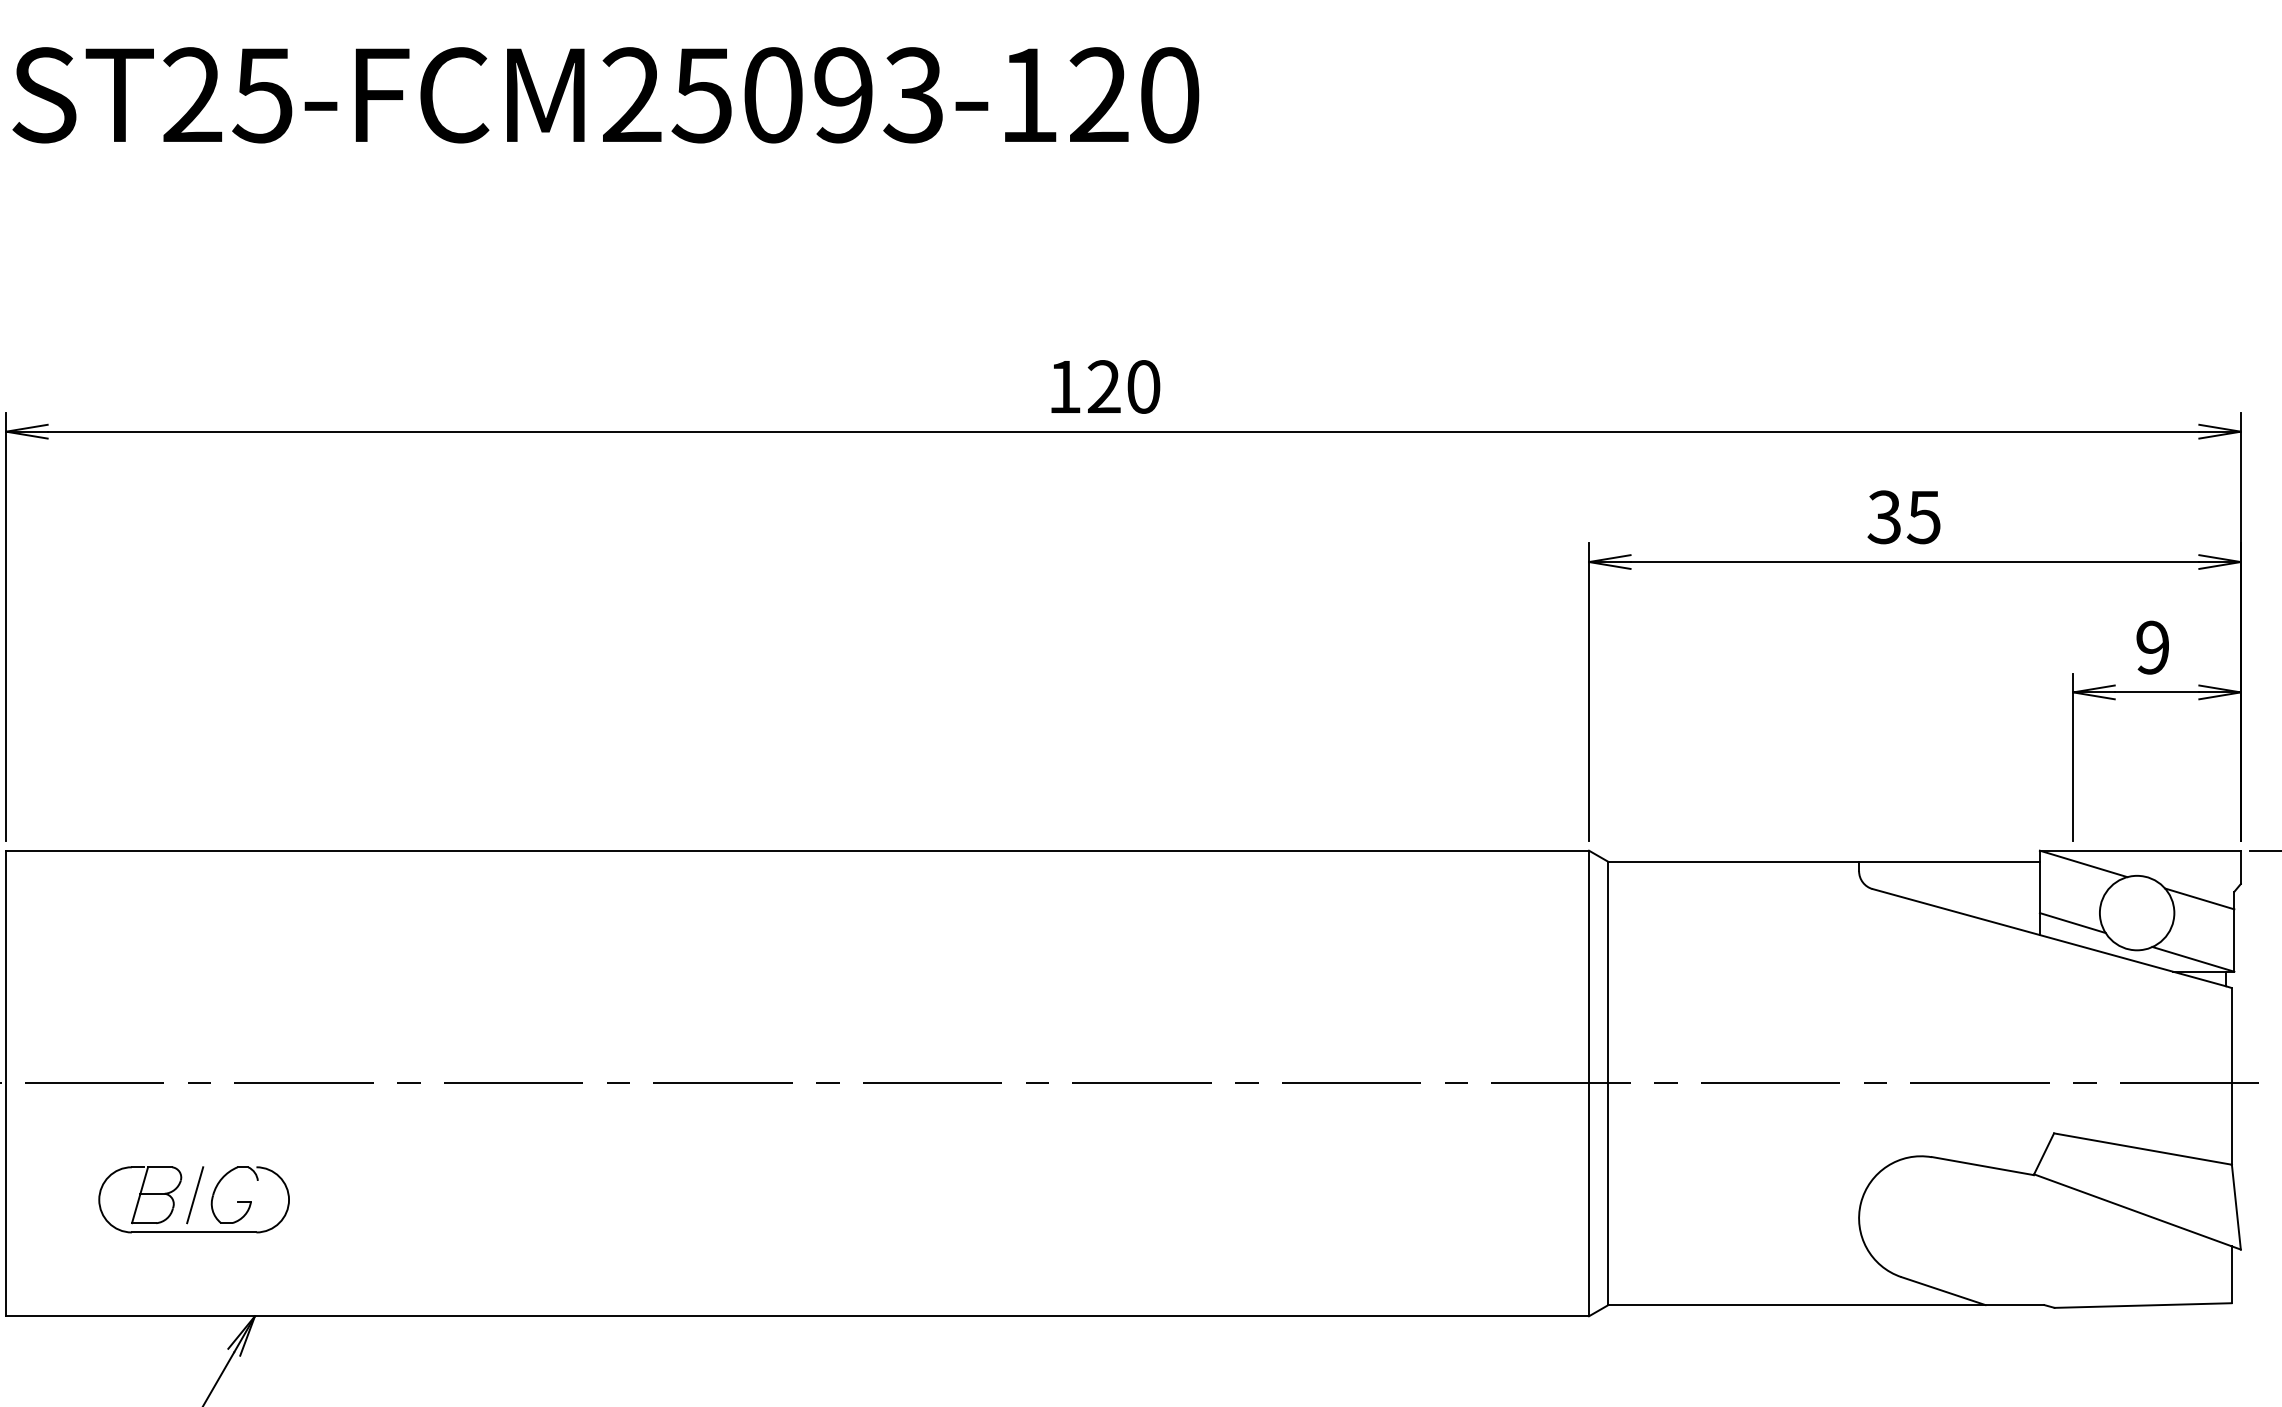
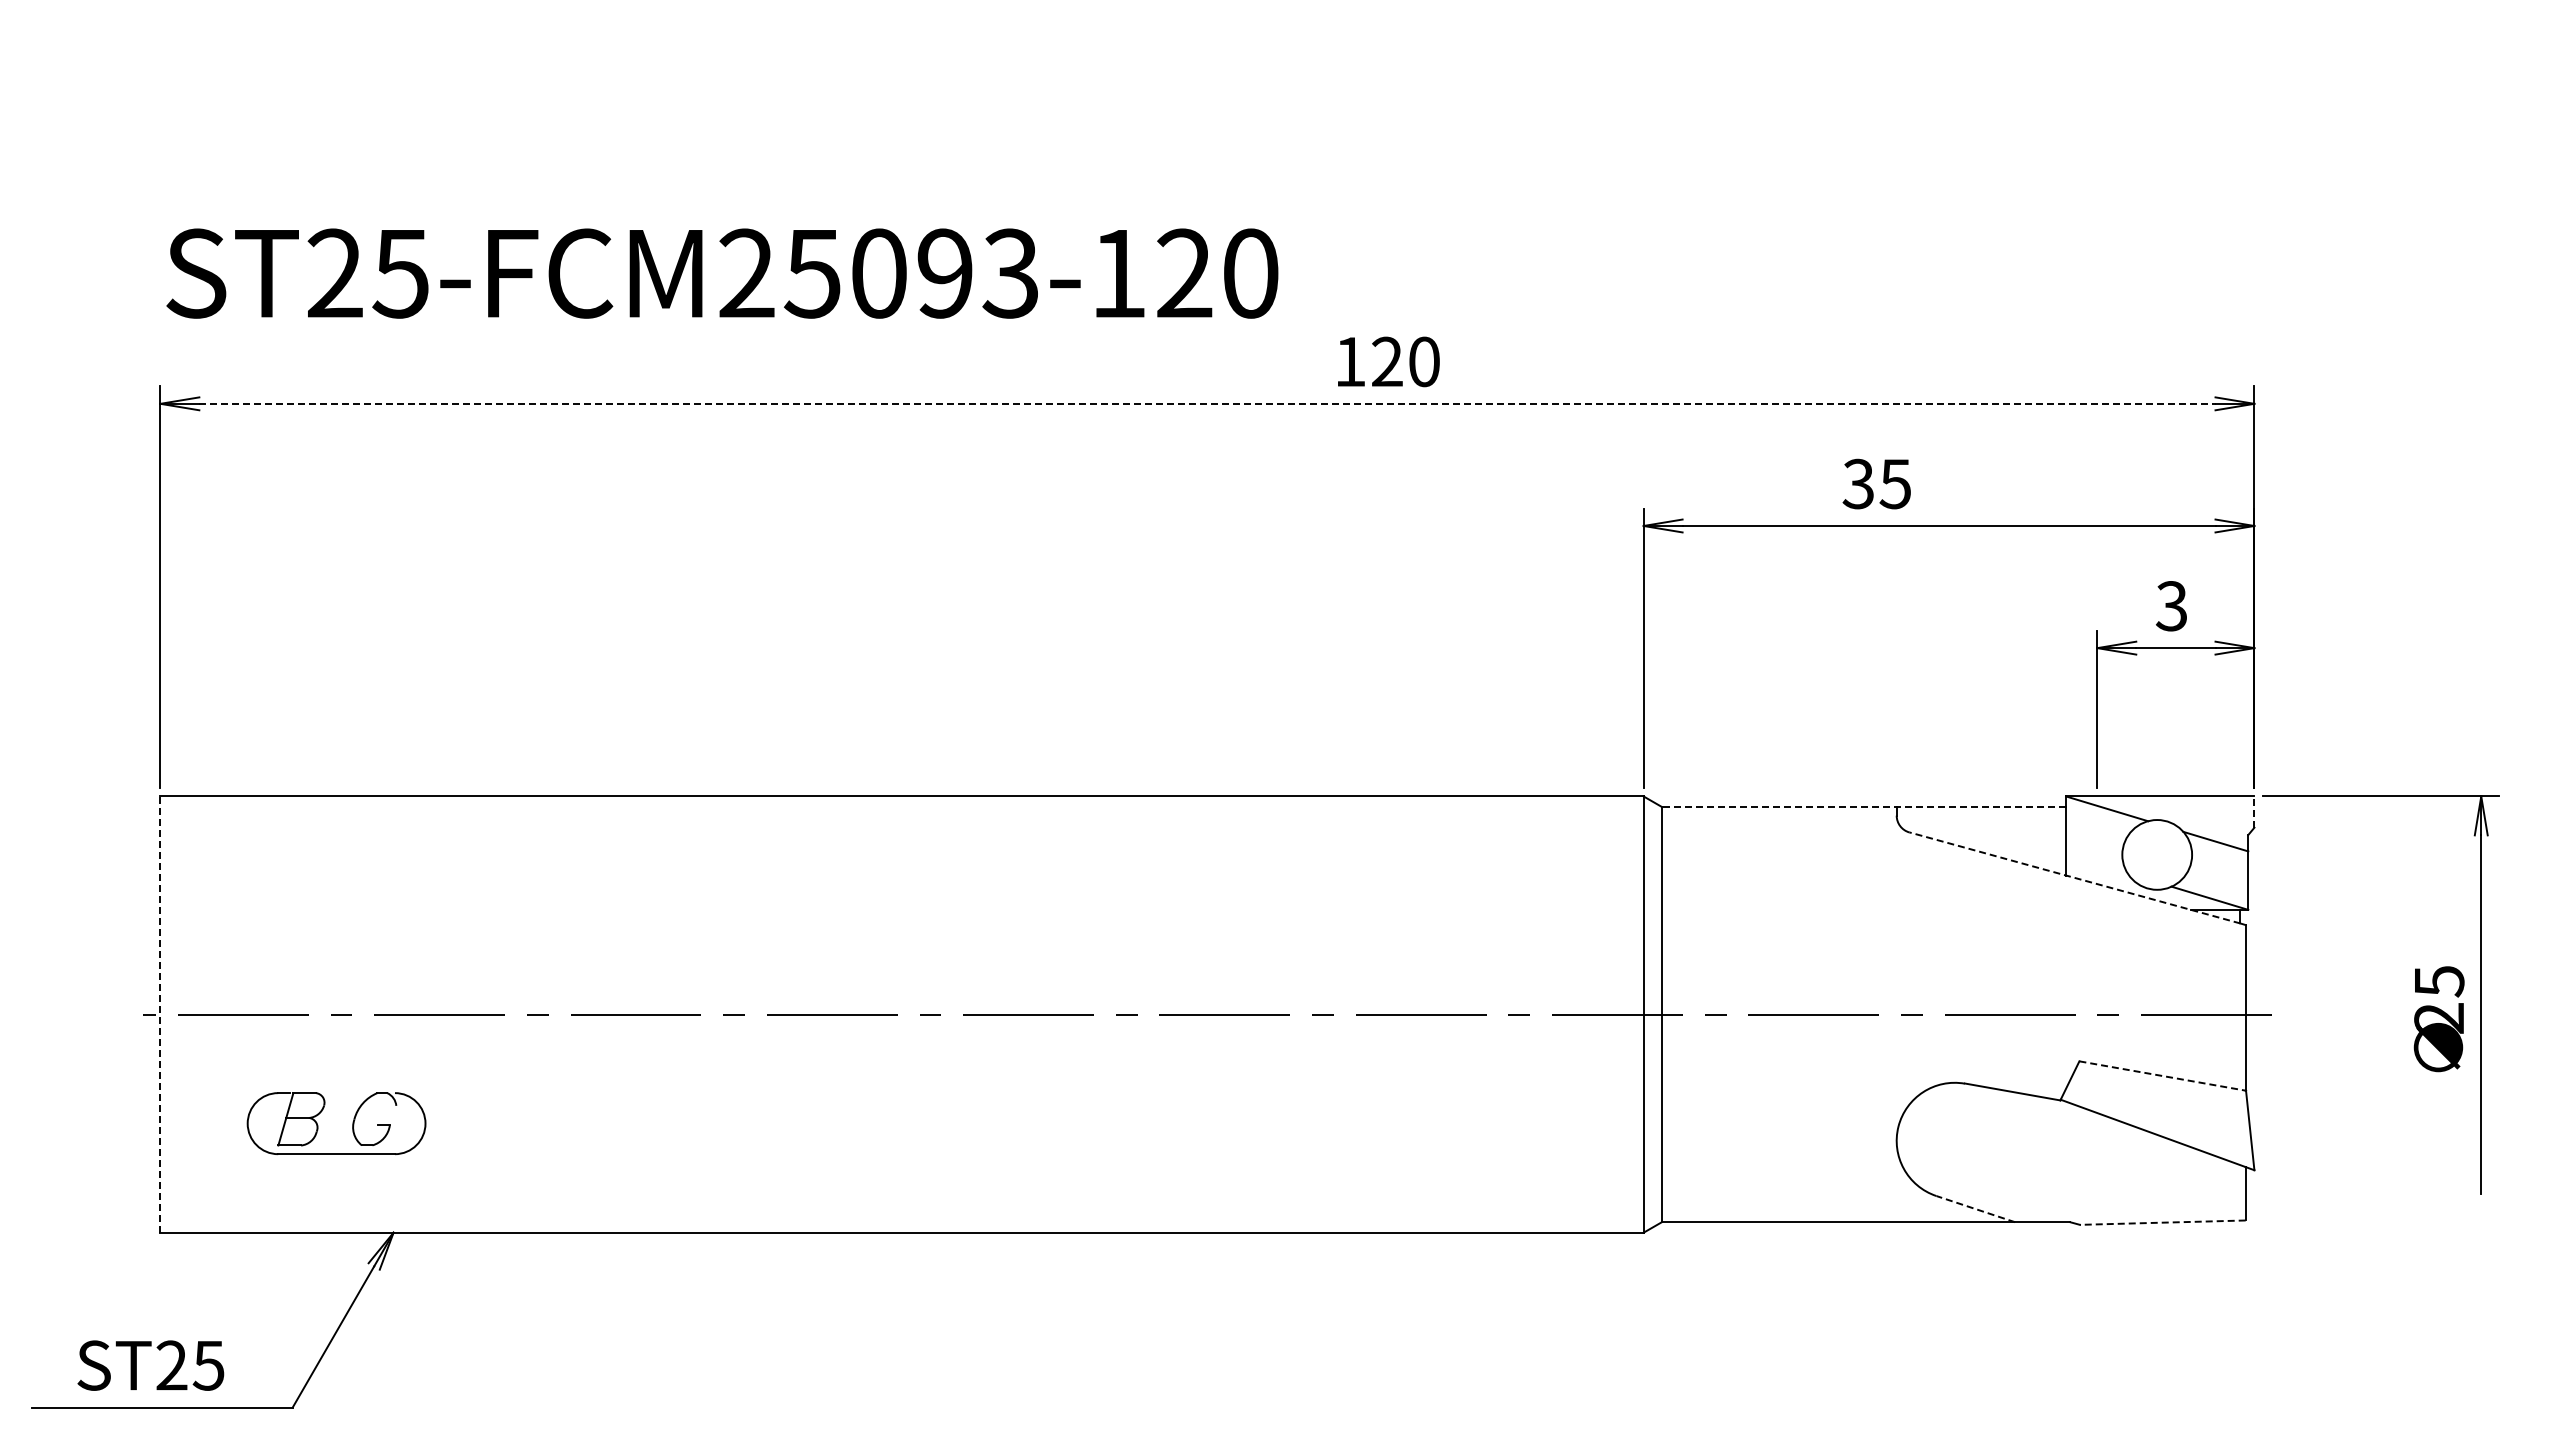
text: (605, 95) -> (722, 273), moved
text: (1105, 386) -> (1388, 361), moved
line: (1123, 431) -> (1207, 403), solid -> dashed
text: (1903, 516) -> (1876, 483), moved
text: (2152, 647) -> (2171, 606), 9 -> 3
line: (1823, 861) -> (1863, 806), solid -> dashed
line: (2240, 867) -> (2254, 812), solid -> dashed
line: (2072, 922) -> (2096, 863), removed
line: (2048, 937) -> (2074, 877), solid -> dashed
line: (6, 1083) -> (160, 1014), solid -> dashed
line: (2143, 1149) -> (2163, 1076), solid -> dashed
line: (195, 1195) -> (337, 1119), removed
line: (1943, 1290) -> (1975, 1208), solid -> dashed
line: (2142, 1305) -> (2162, 1222), solid -> dashed

